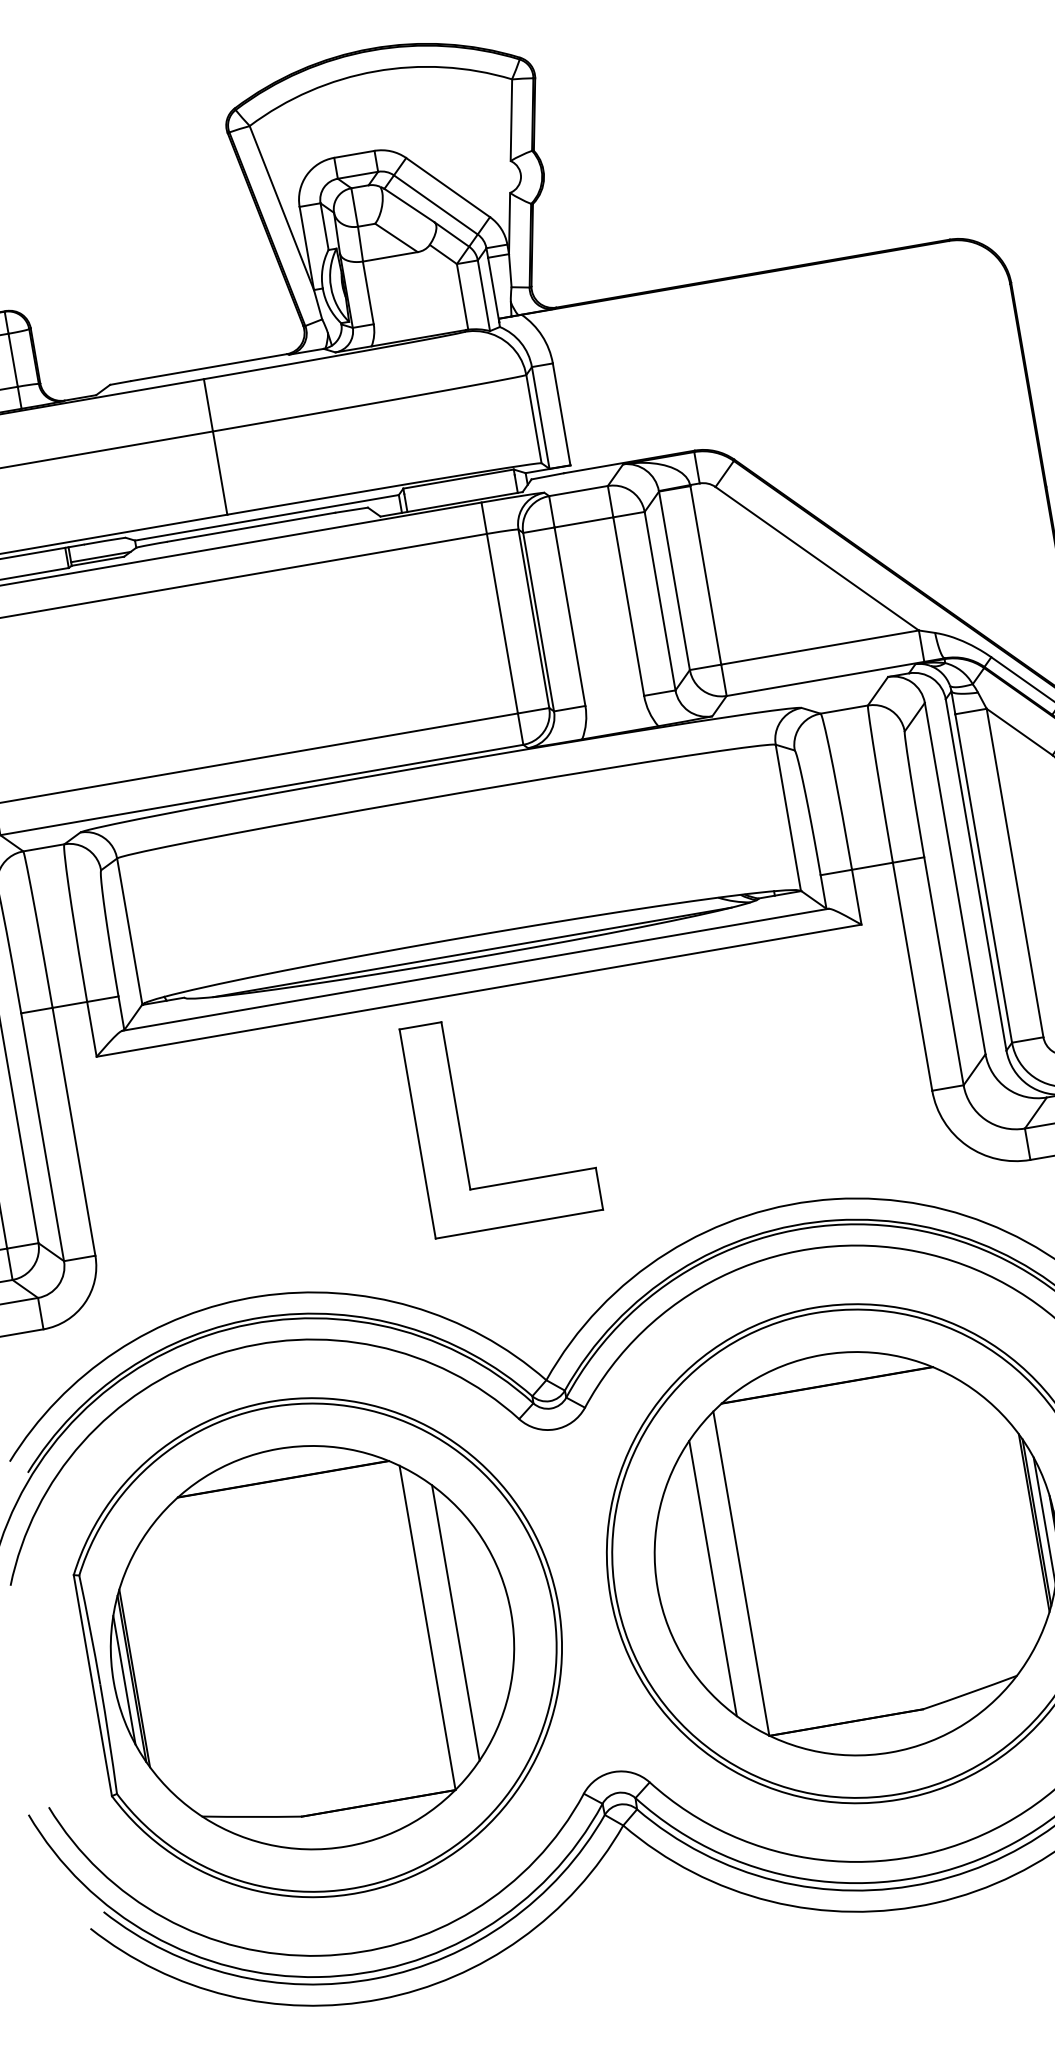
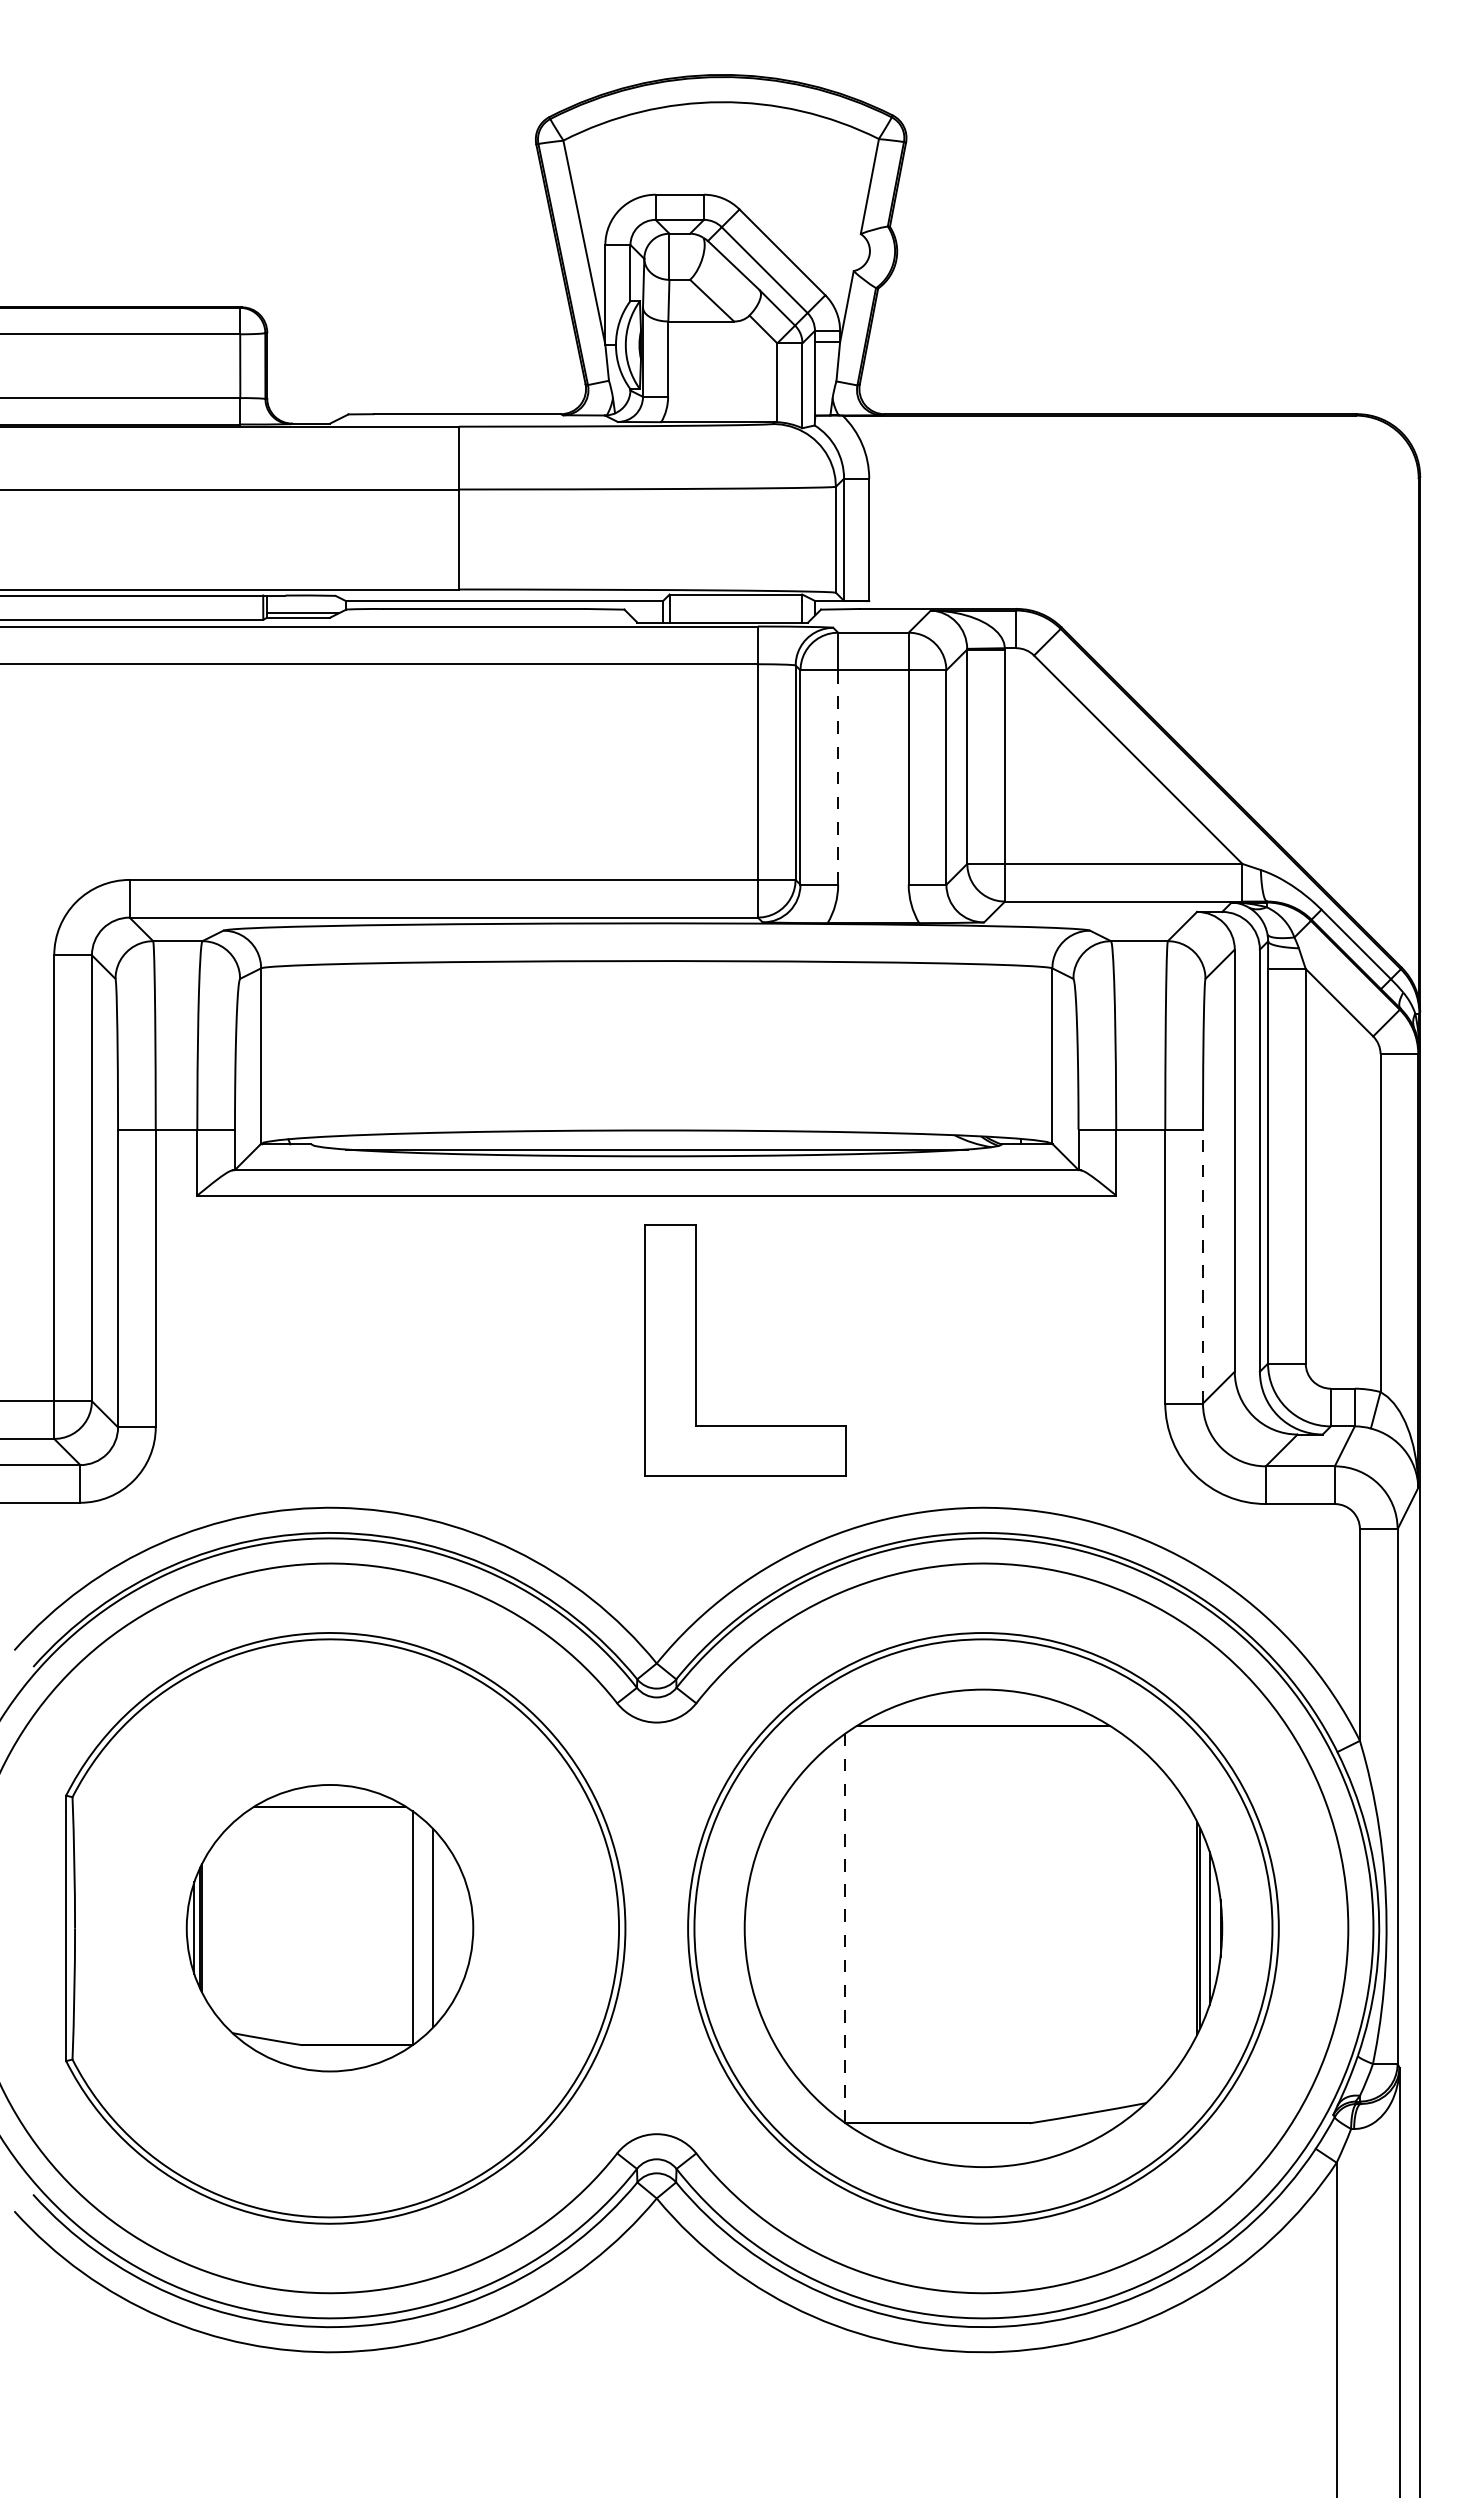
line: (570, 616) -> (838, 777), solid -> dashed
line: (943, 971) -> (1202, 1266), solid -> dashed
part: (460, 1126) -> (696, 1350), moved
line: (741, 1573) -> (845, 1928), solid -> dashed
line: (713, 1578) -> (811, 1928), removed
part: (311, 1647) -> (329, 1927), size x0.6

